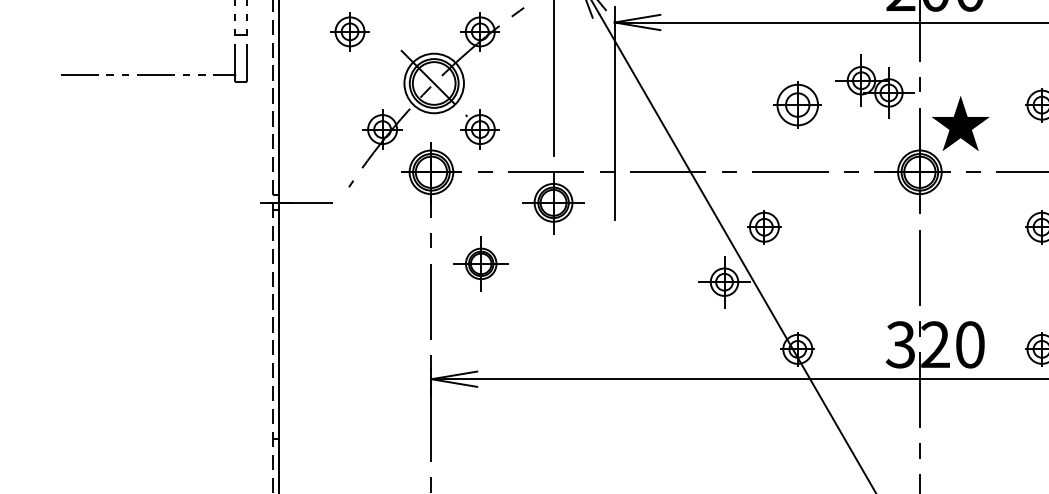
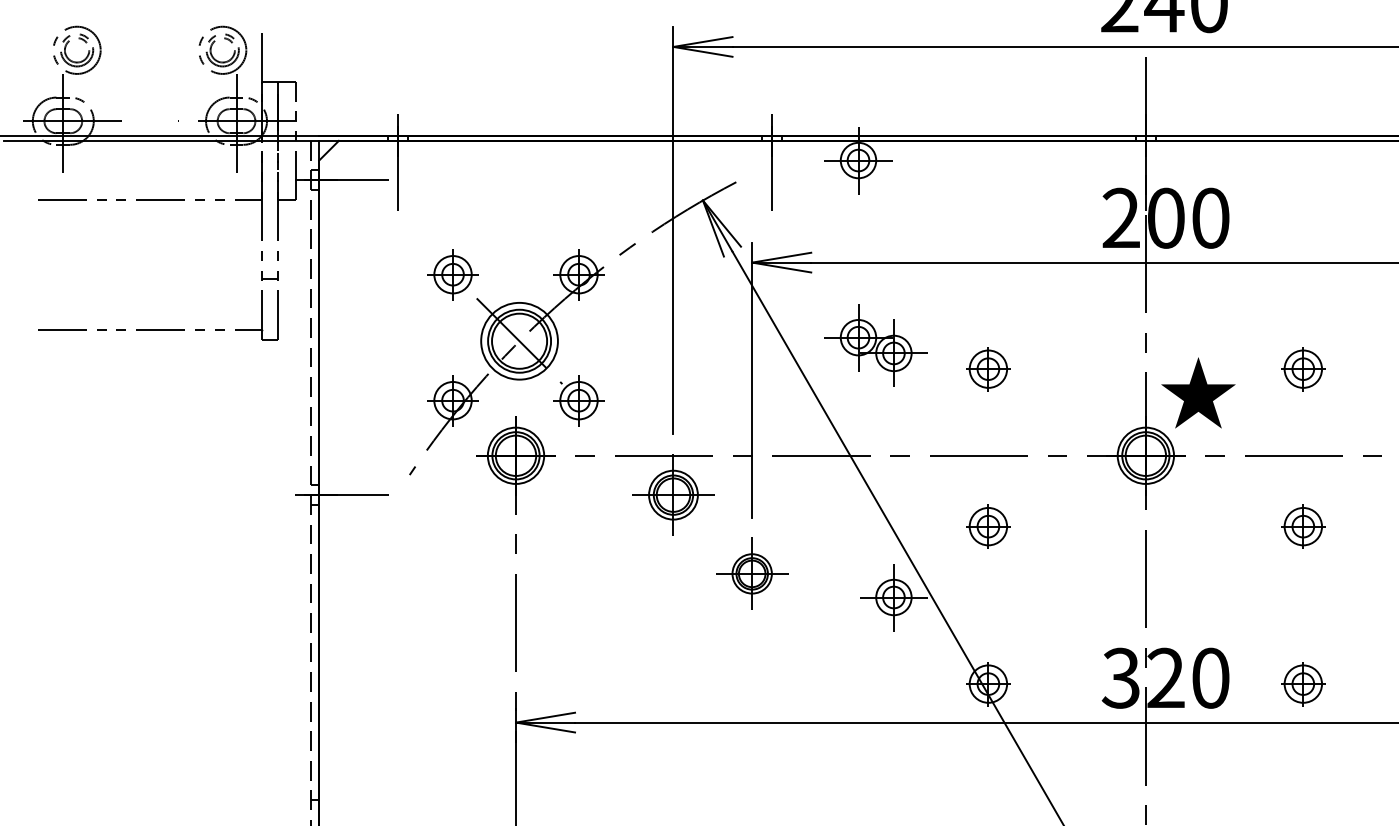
part: (349, 31) -> (452, 274), moved
part: (874, 86) -> (875, 345), moved
part: (797, 105) -> (988, 369), size x0.71
part: (764, 227) -> (988, 526), moved
part: (481, 263) -> (752, 573), moved

